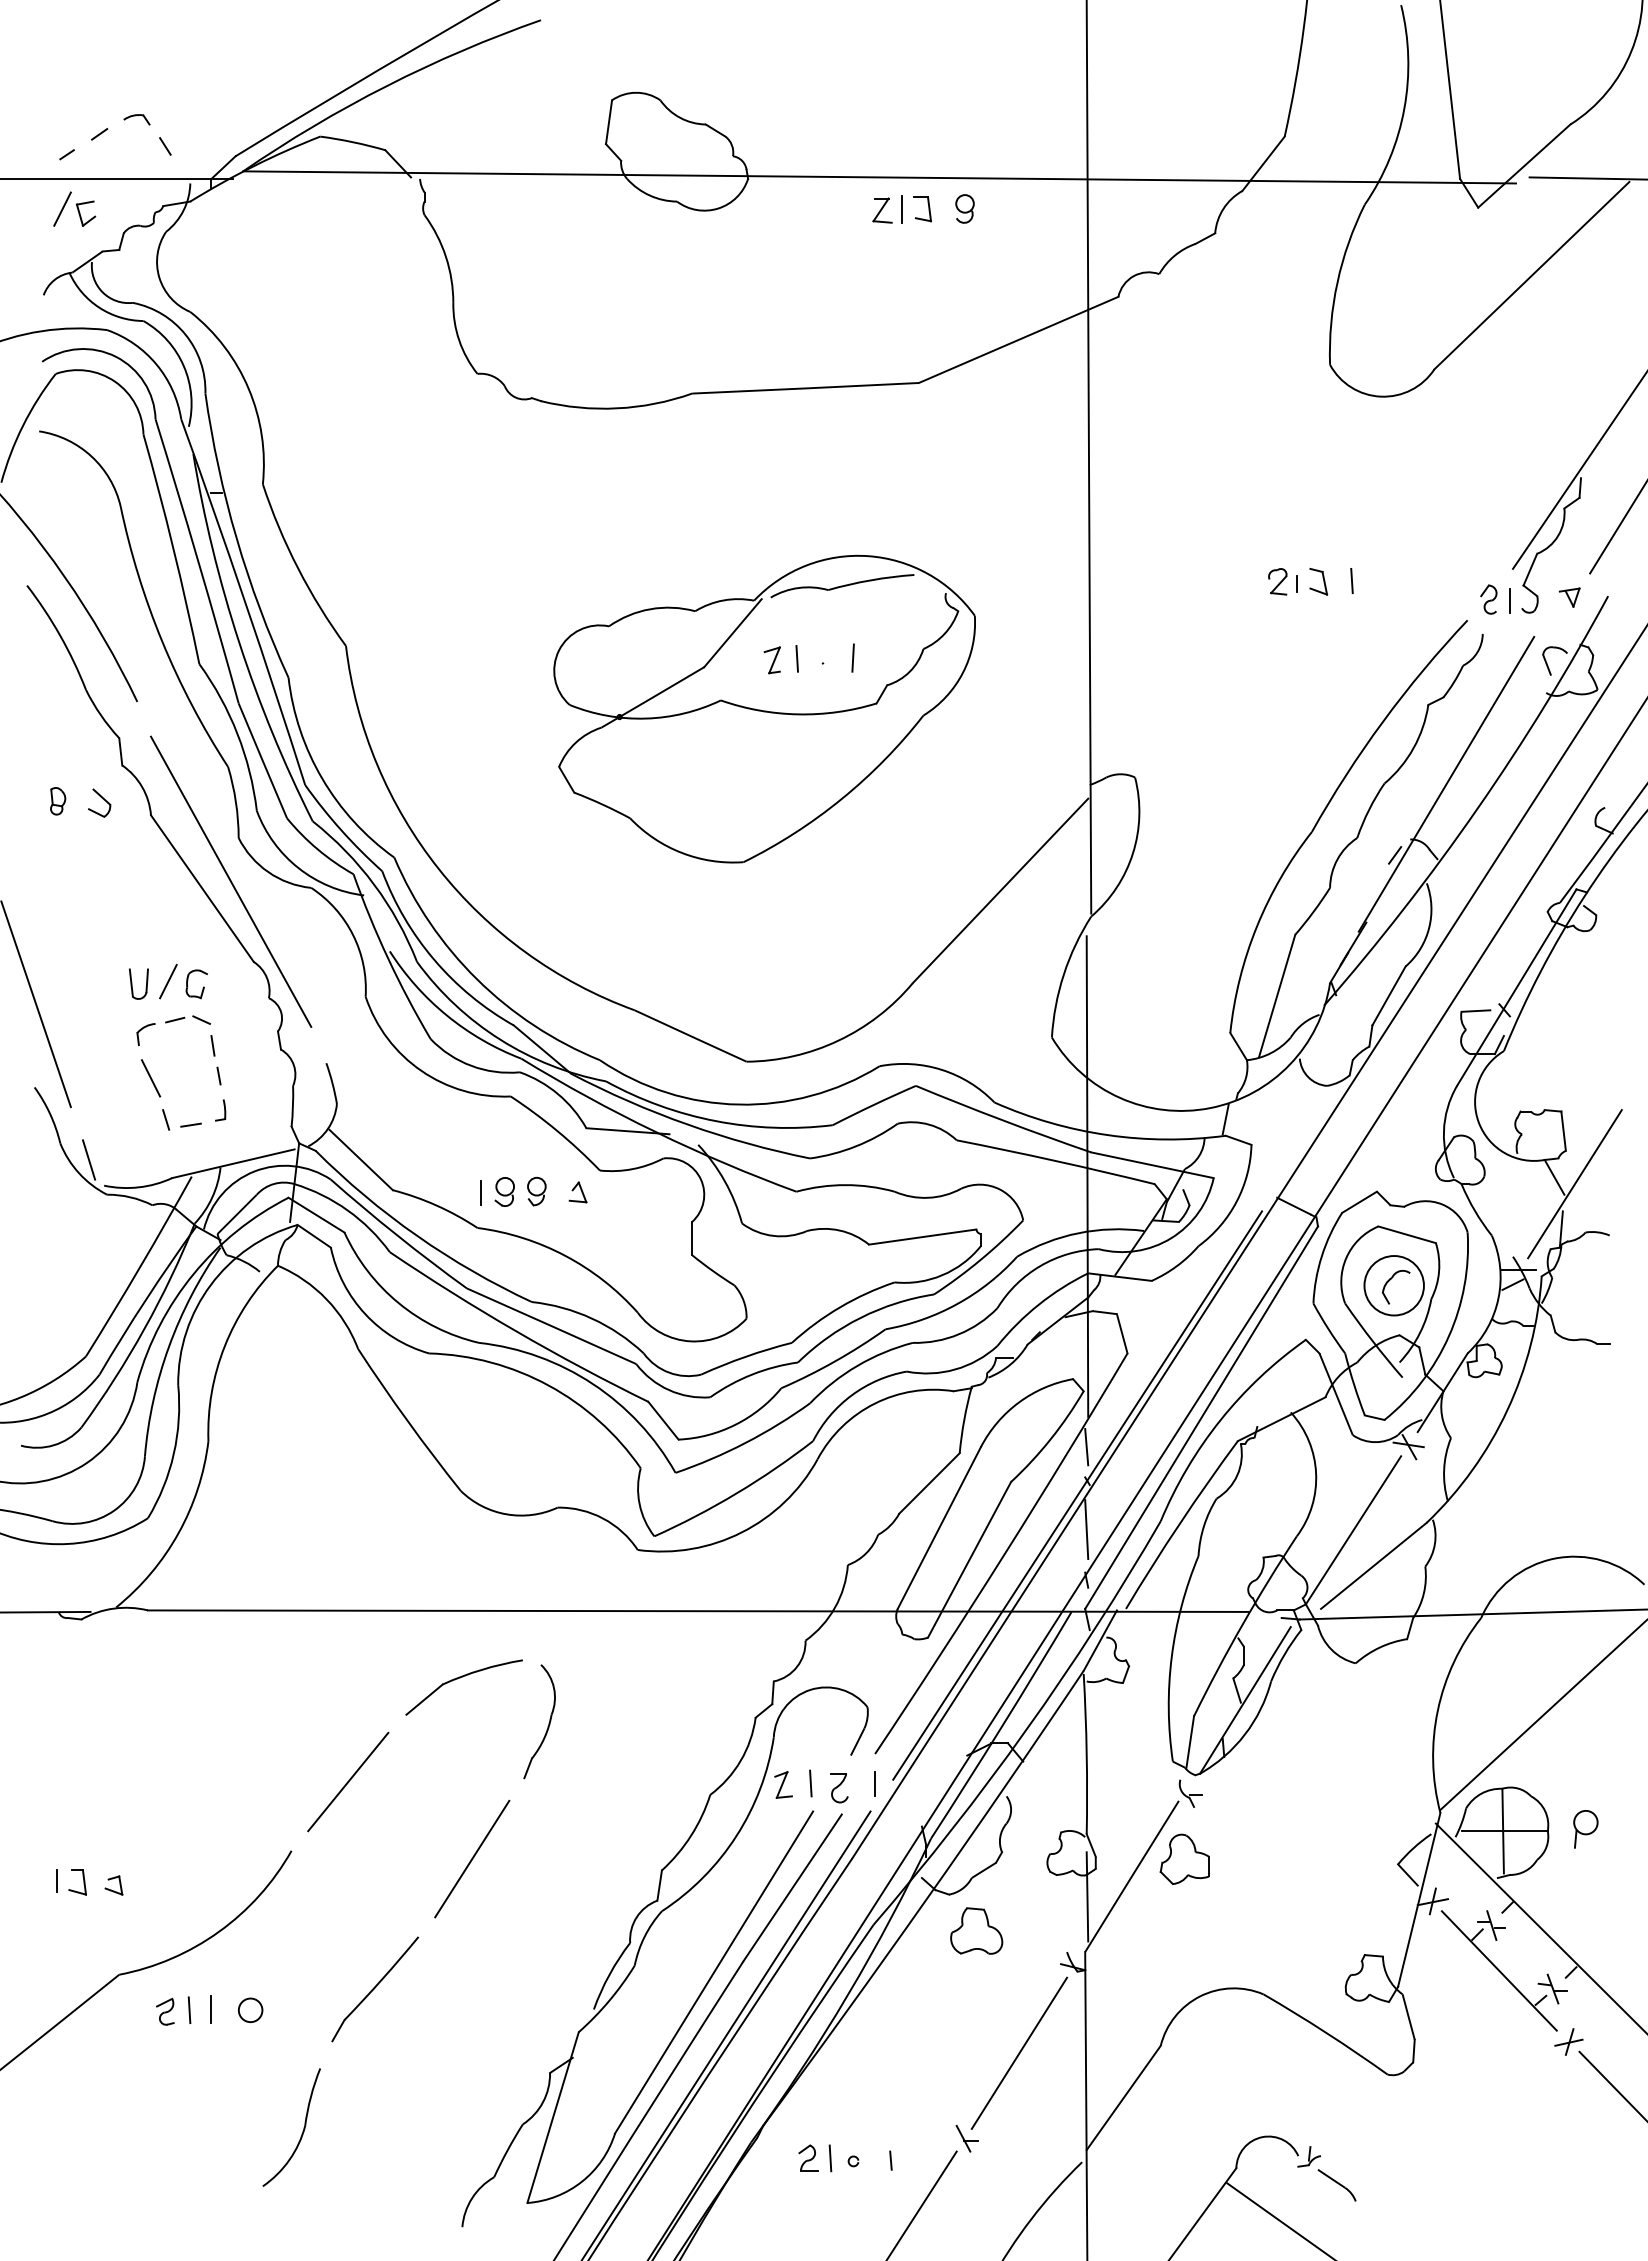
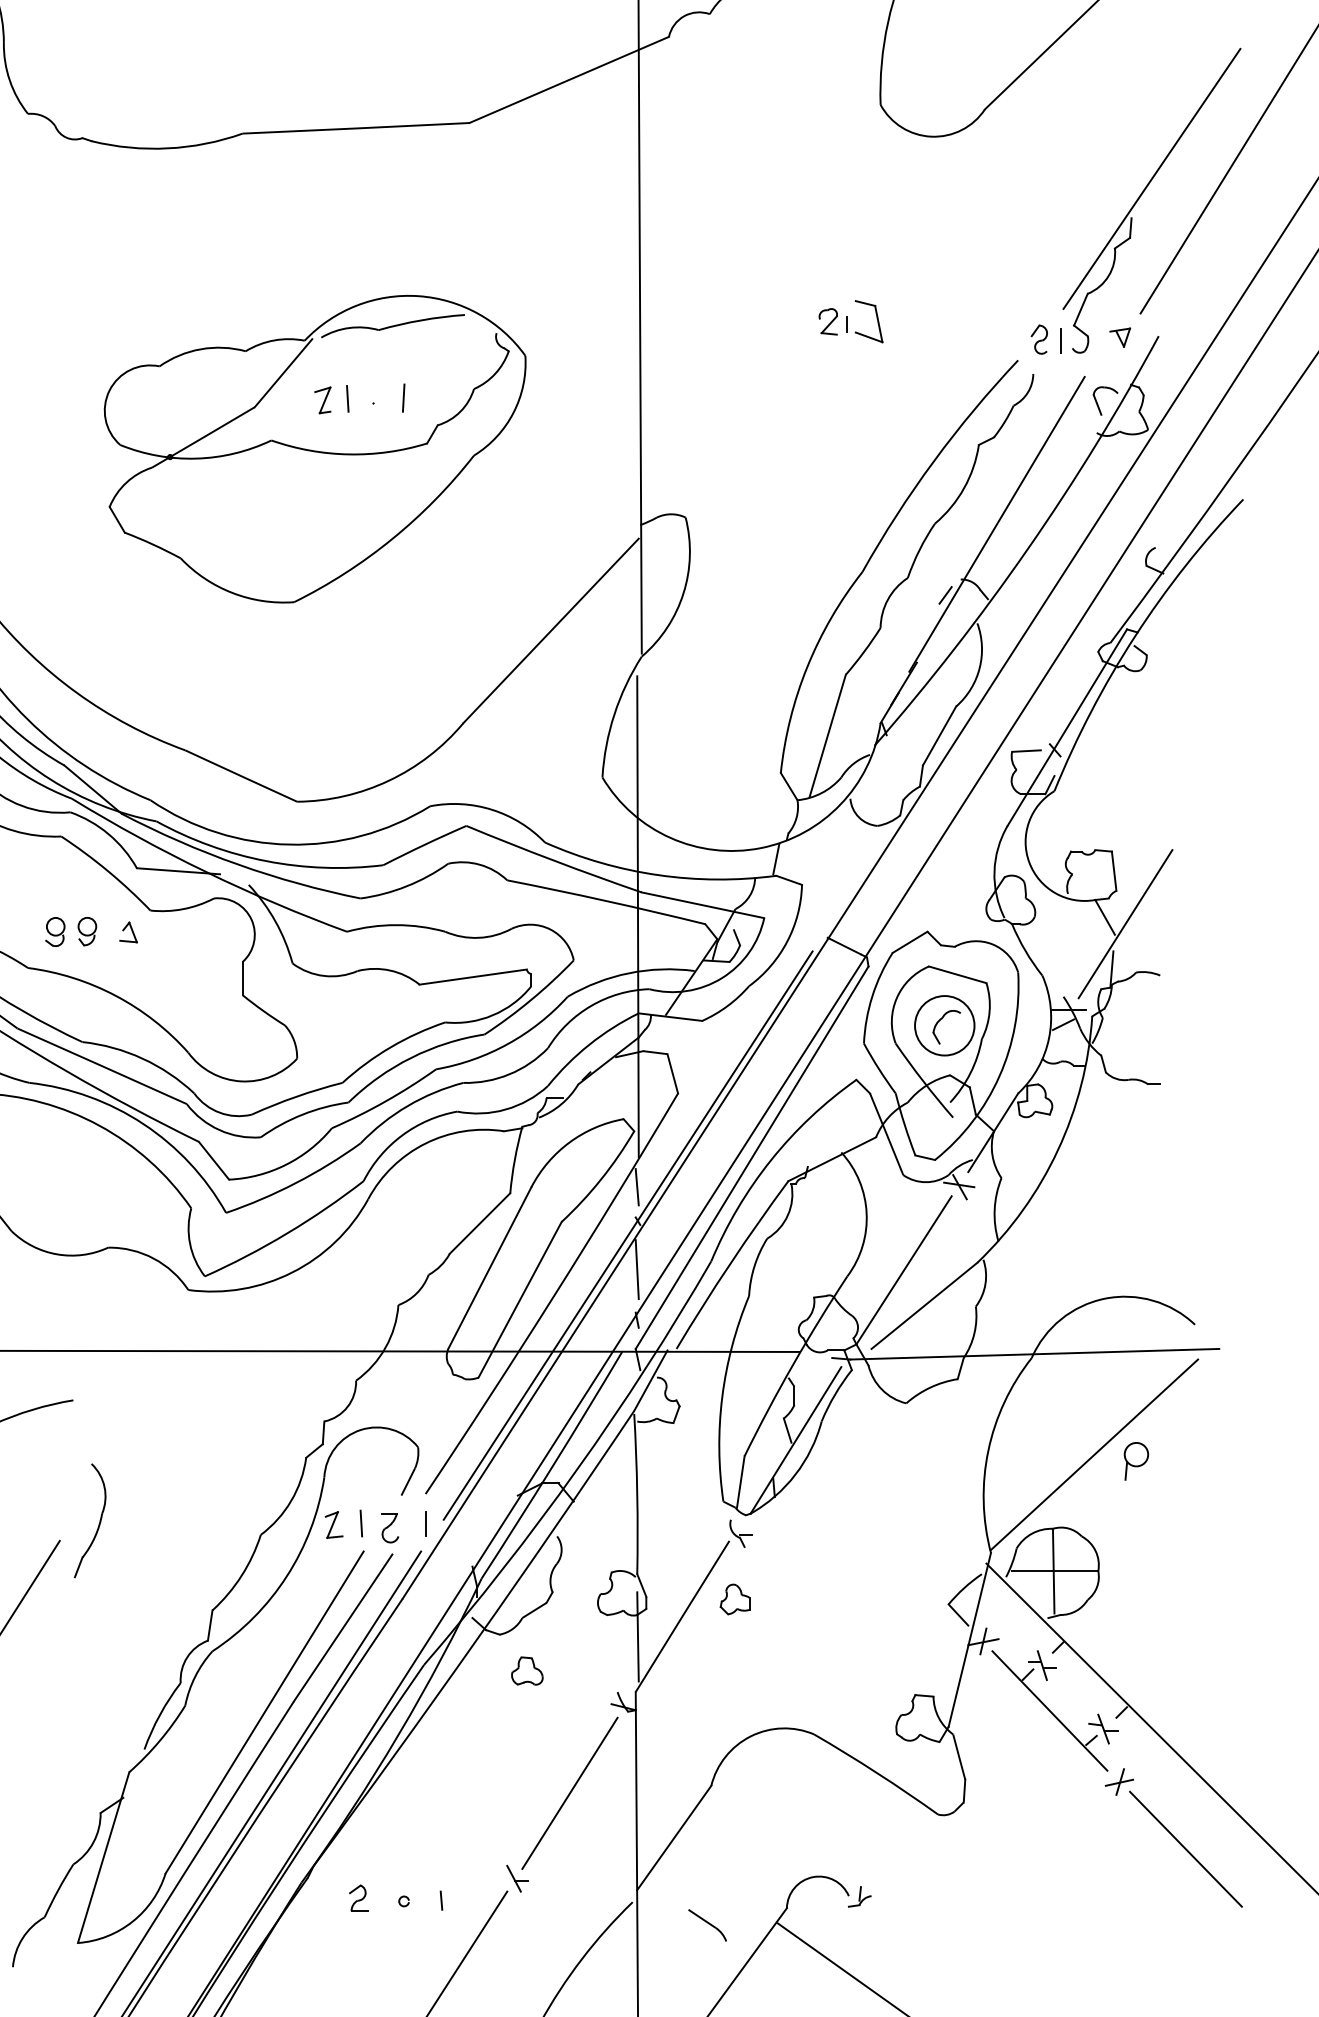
line: (1351, 580) -> (902, 320), removed
part: (1318, 581) -> (869, 321), size x1.6
line: (480, 1193) -> (31, 933), removed
part: (548, 1723) -> (99, 1522), moved
part: (1585, 1829) -> (1136, 1461), moved
part: (1184, 1859) -> (735, 1599), size x0.6
part: (976, 1930) -> (527, 1670), size x0.6
line: (830, 2158) -> (381, 1898), removed
part: (1336, 2185) -> (707, 1925), moved

